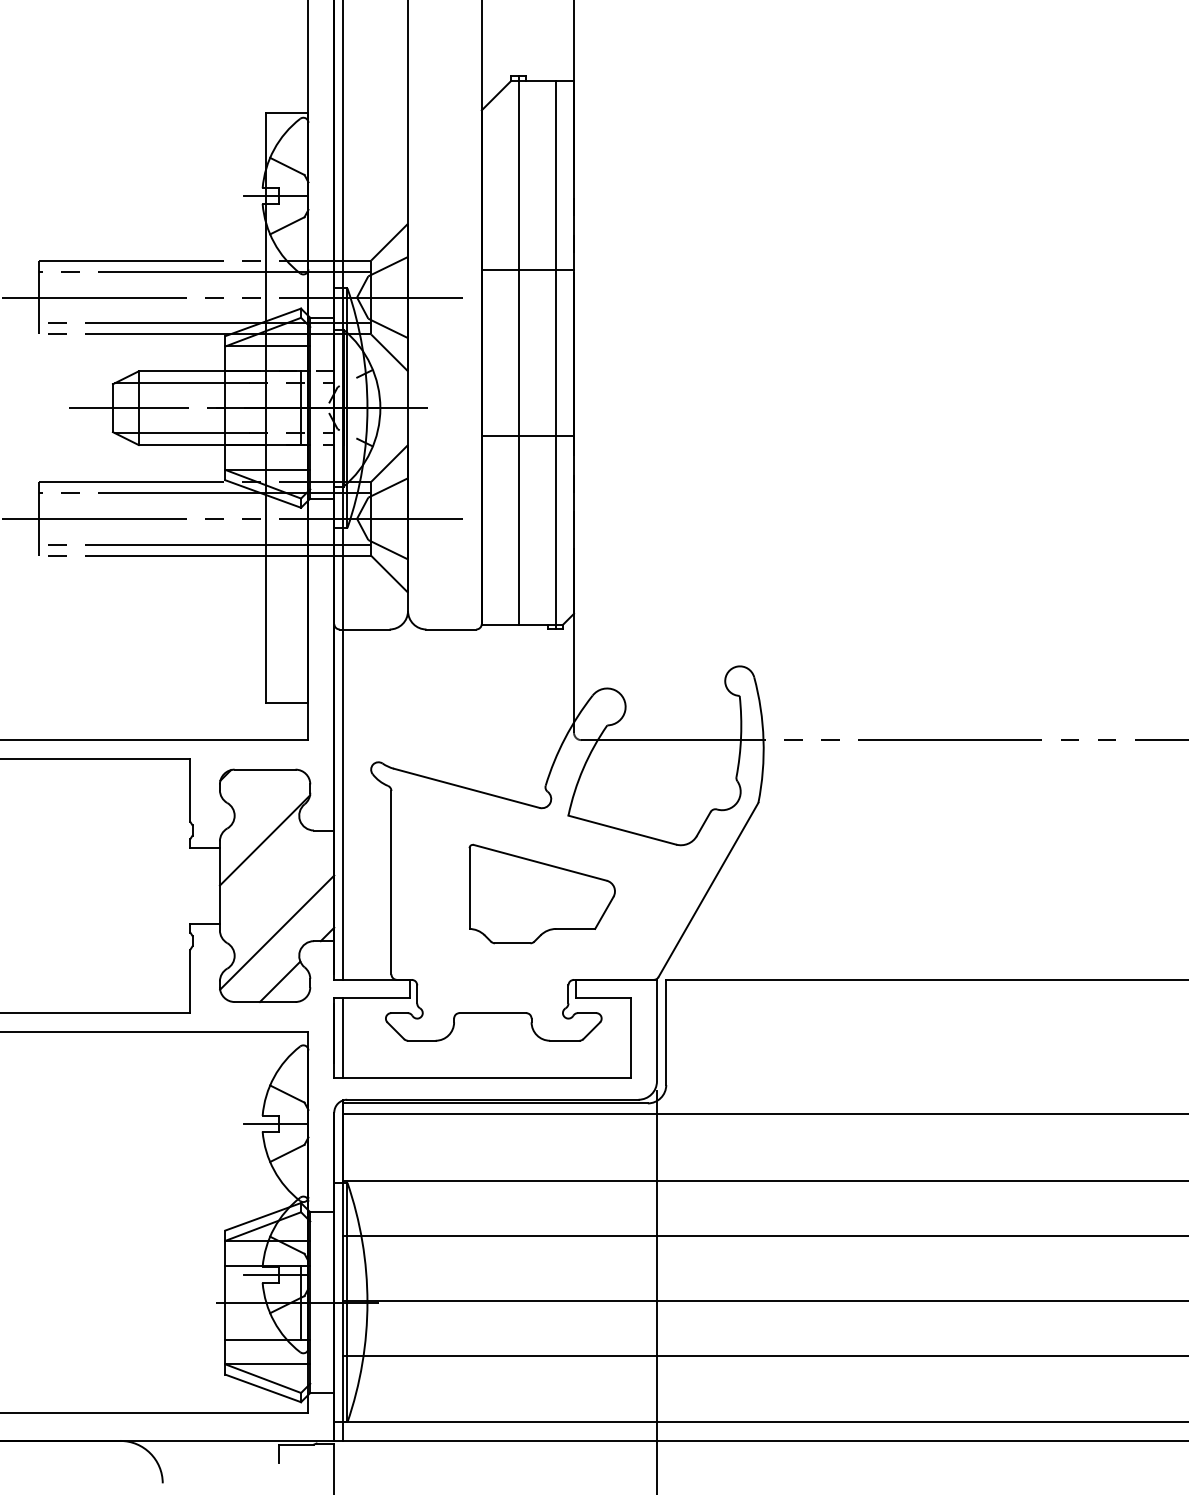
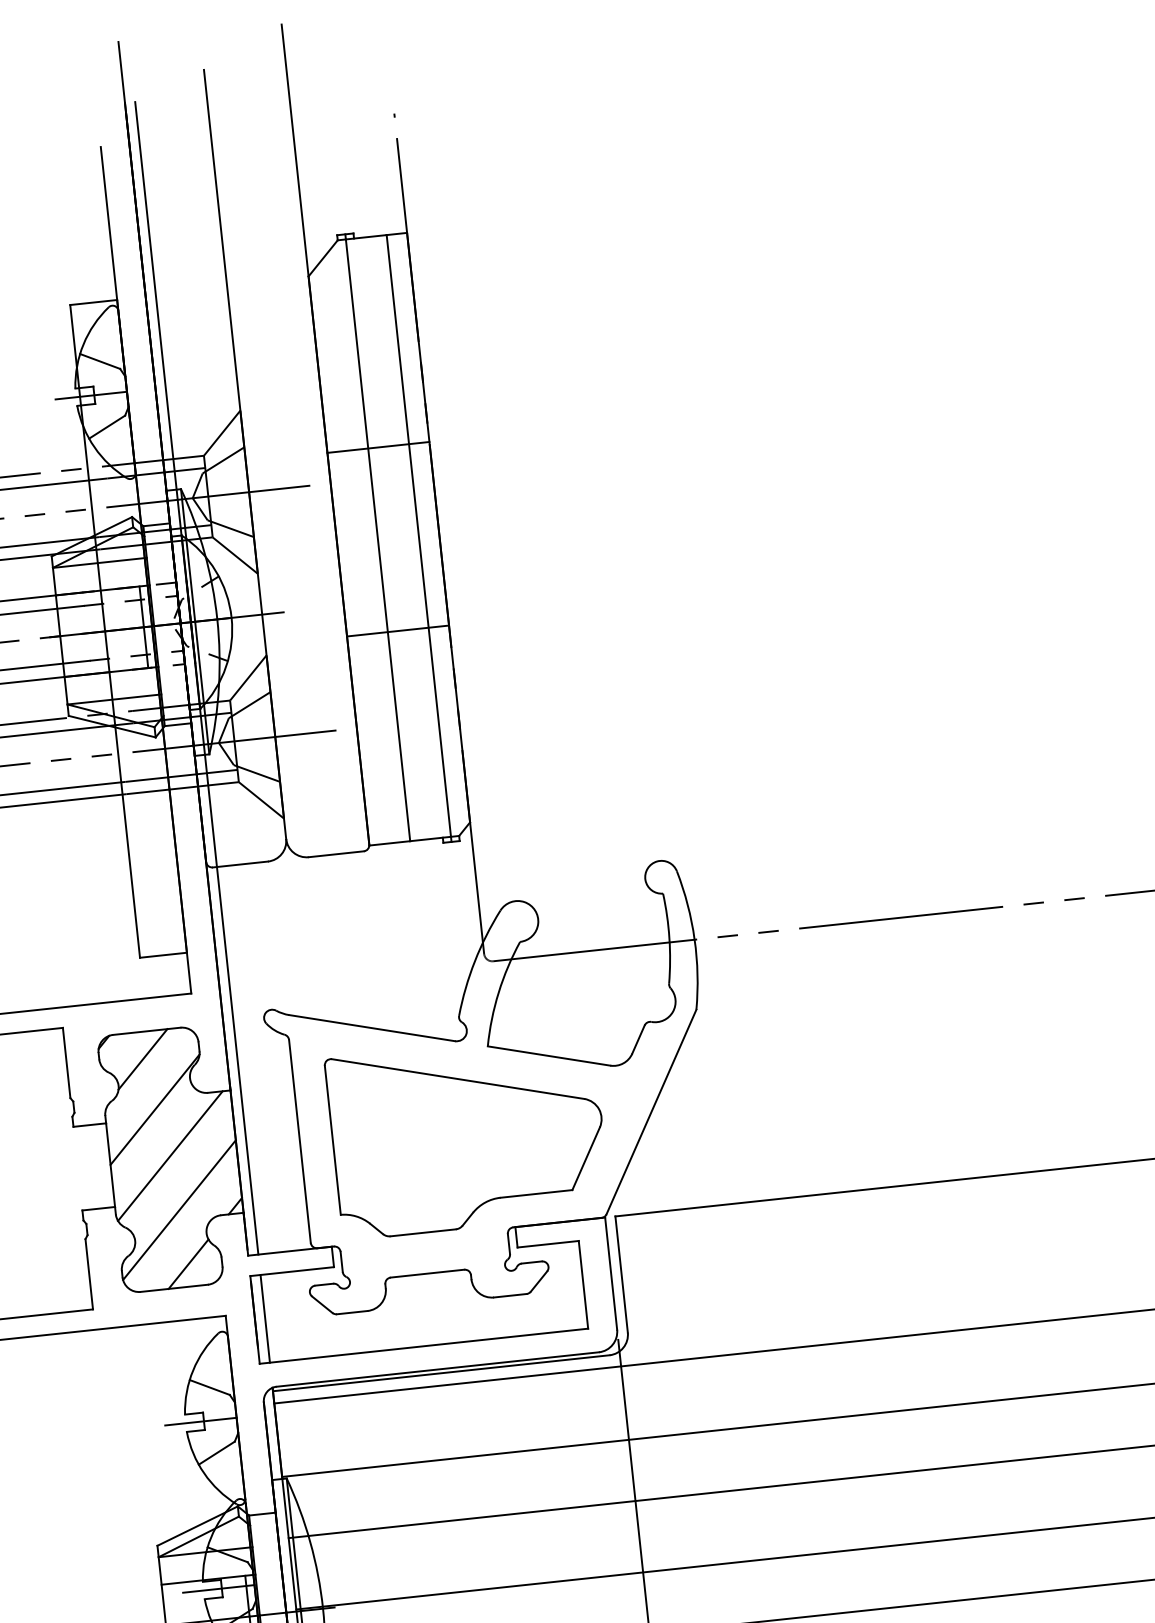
line: (258, 794) -> (142, 1059), added
line: (274, 883) -> (170, 1156), added
part: (542, 893) -> (468, 1135), size x1.67

